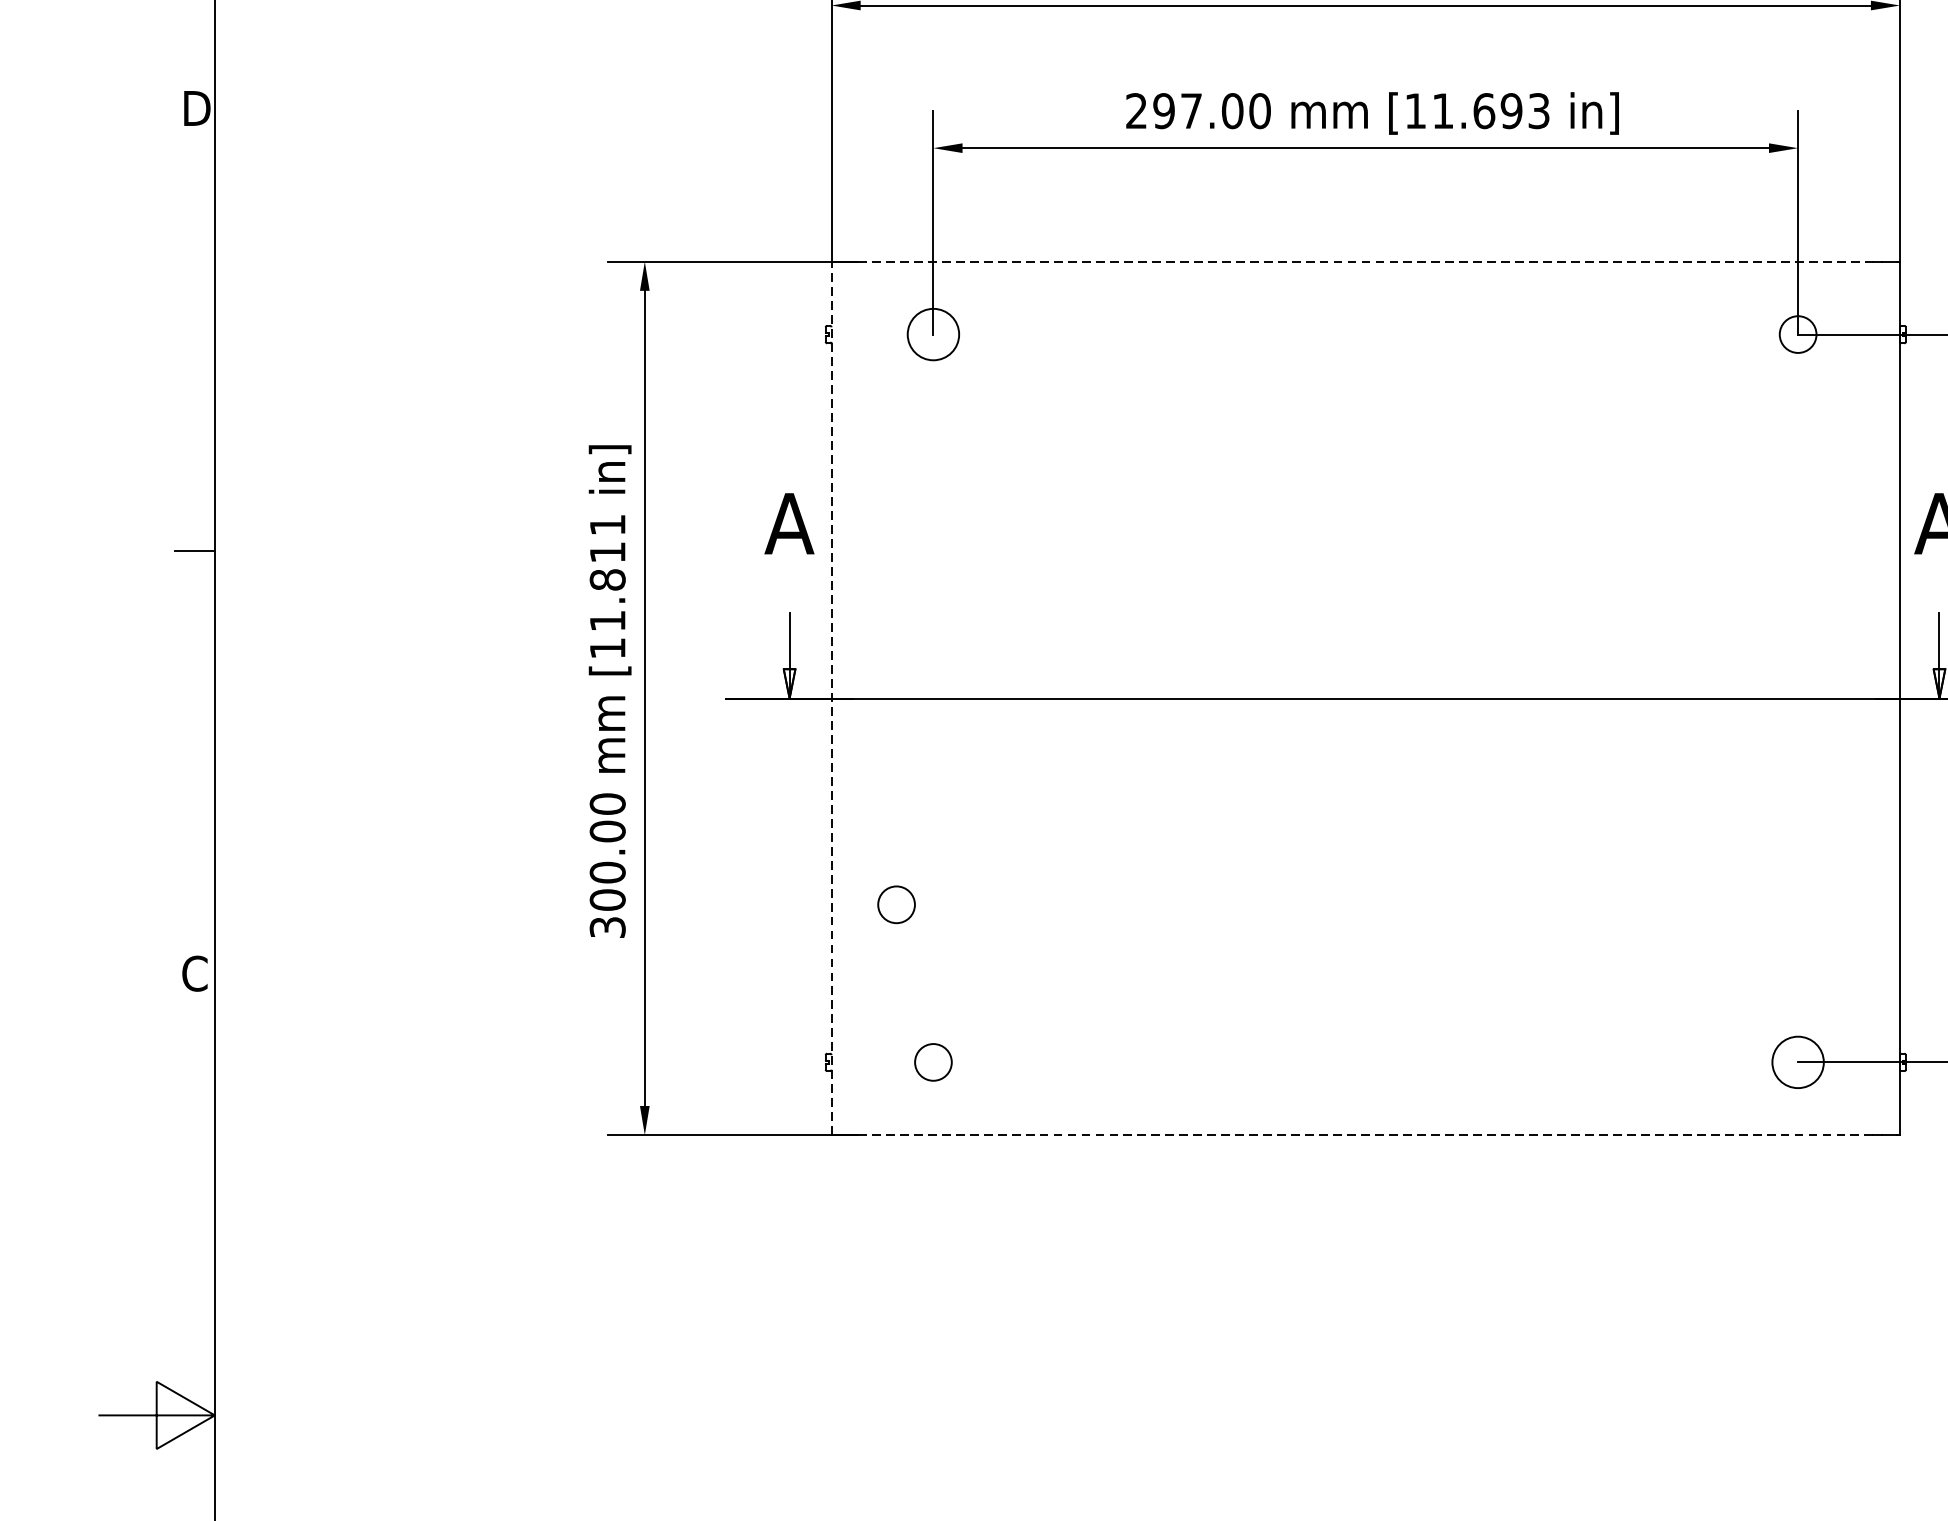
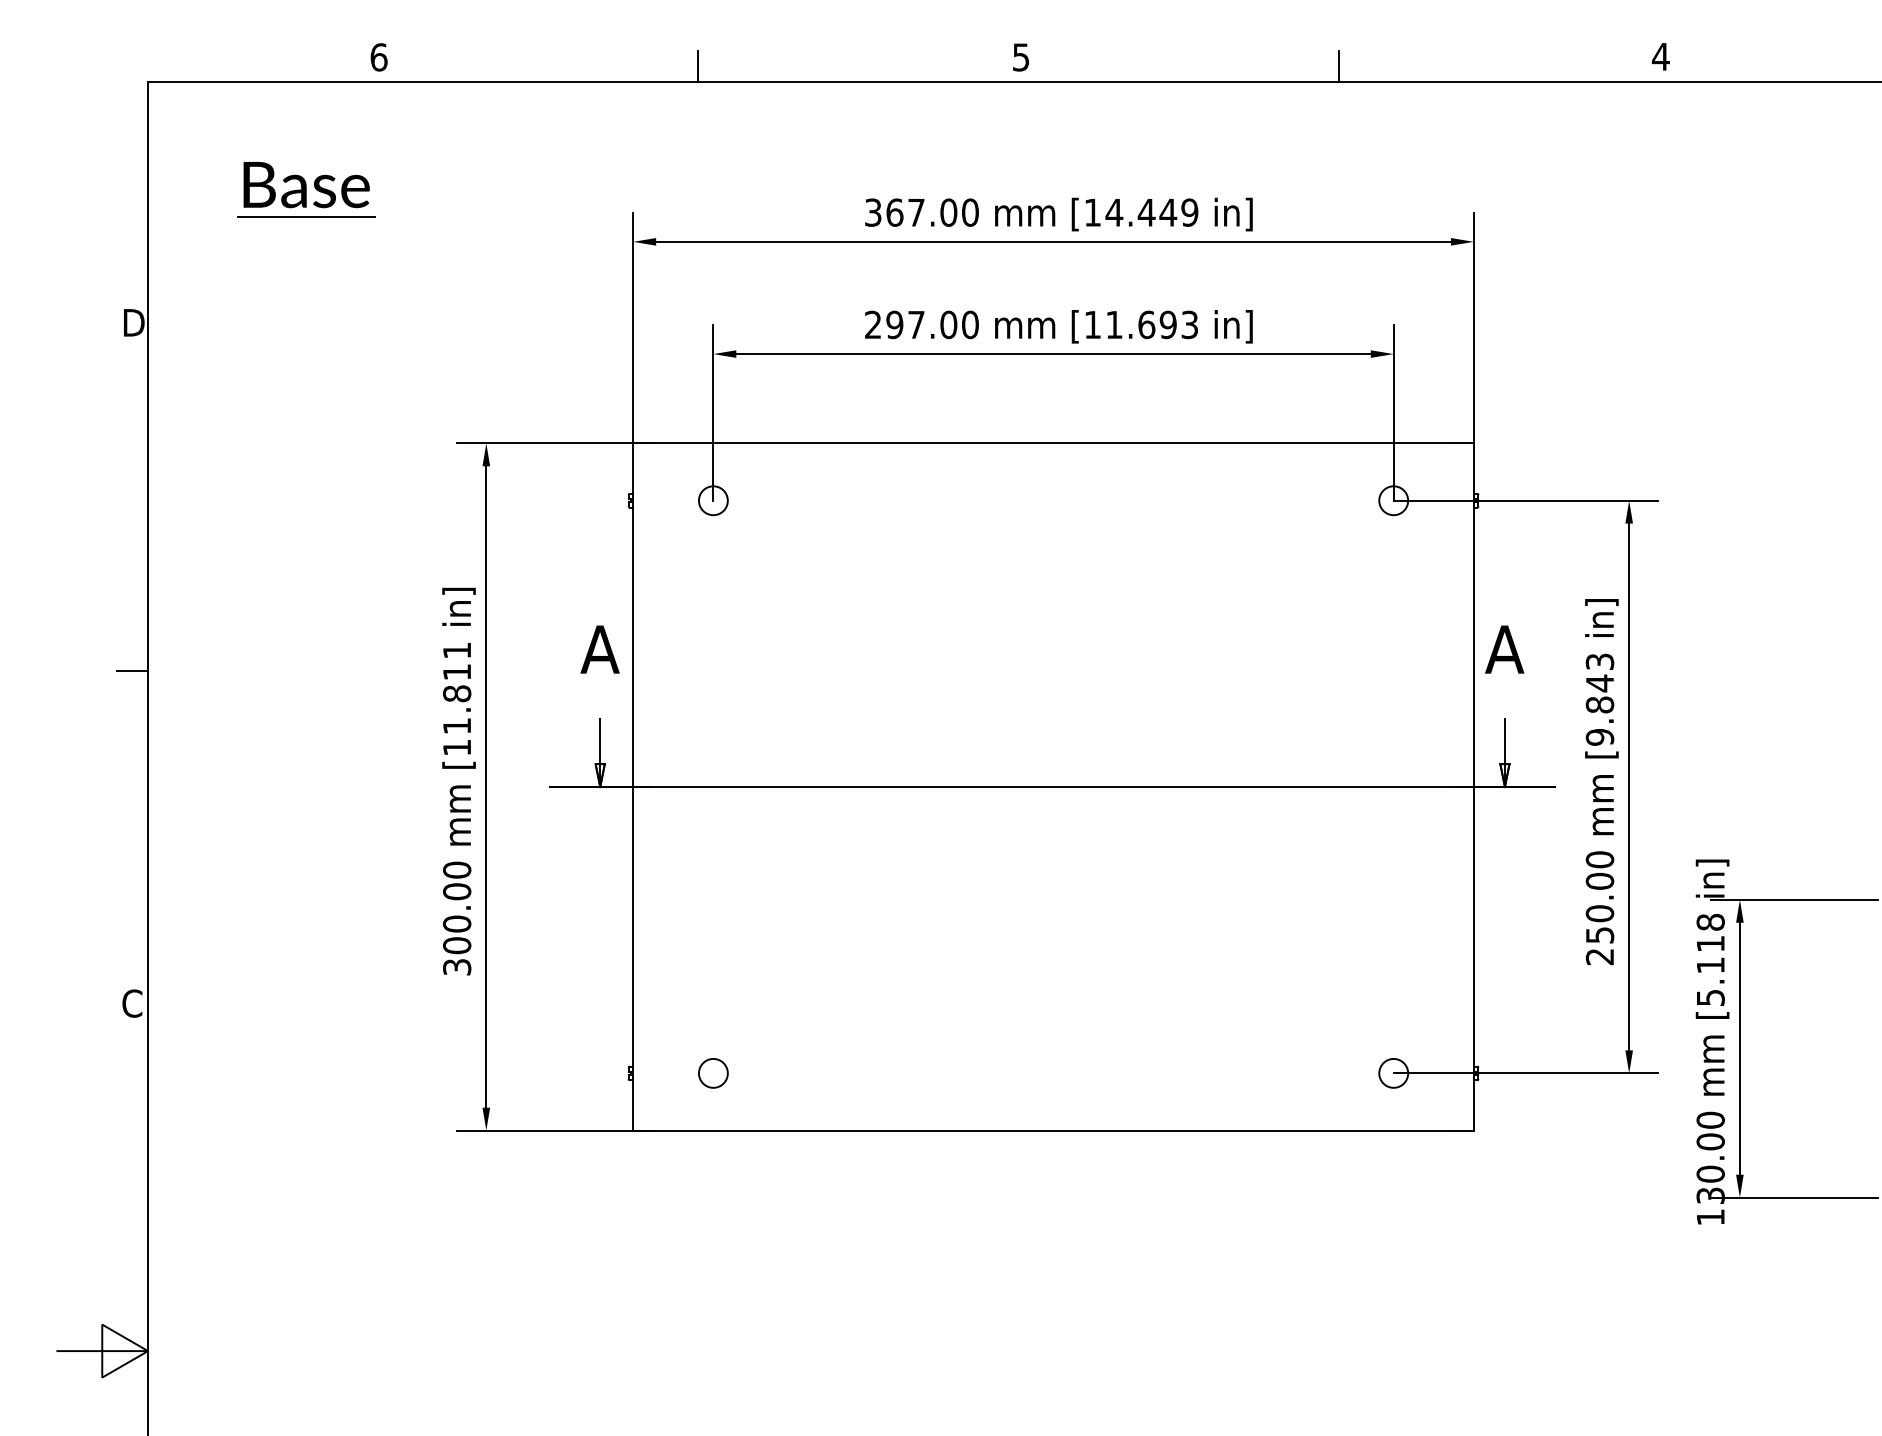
line: (1366, 261) -> (1054, 443), dashed -> solid
circle: (932, 334) -> (712, 500), size x0.71
line: (831, 699) -> (633, 787), dashed -> solid
circle: (896, 904) -> (684, 949), removed
circle: (1797, 1061) -> (1393, 1072), size x0.71
line: (1365, 1135) -> (1053, 1130), dashed -> solid

